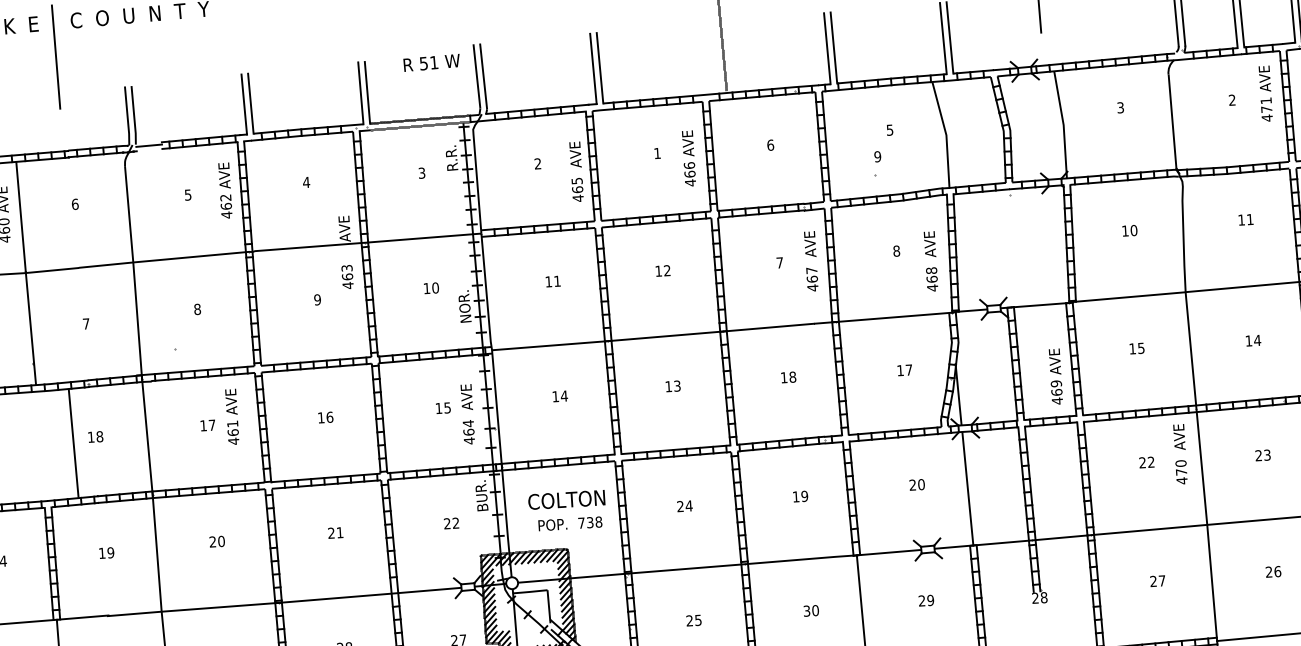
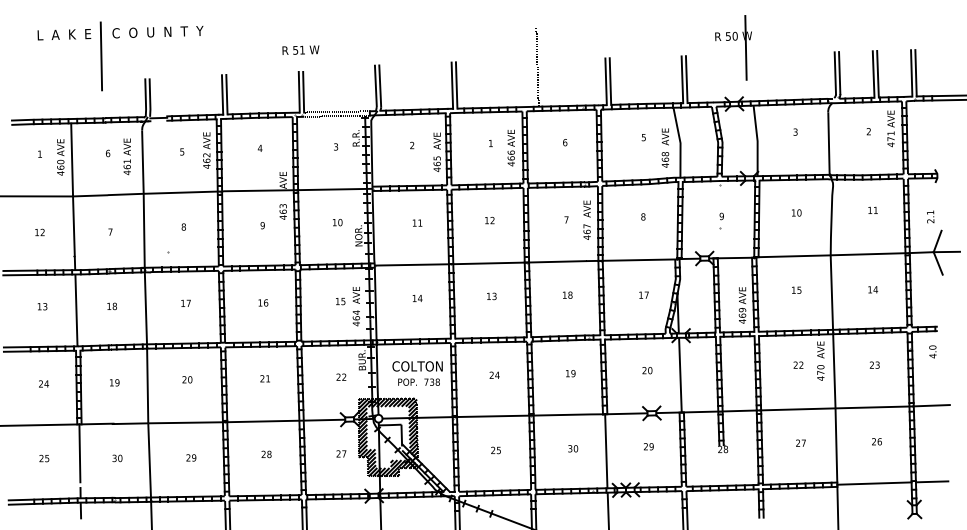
text: (431, 61) -> (300, 49), moved
part: (877, 162) -> (721, 220), moved
text: (931, 260) -> (665, 147), moved
text: (231, 416) -> (126, 156), moved
line: (73, 443) -> (76, 310), moved

